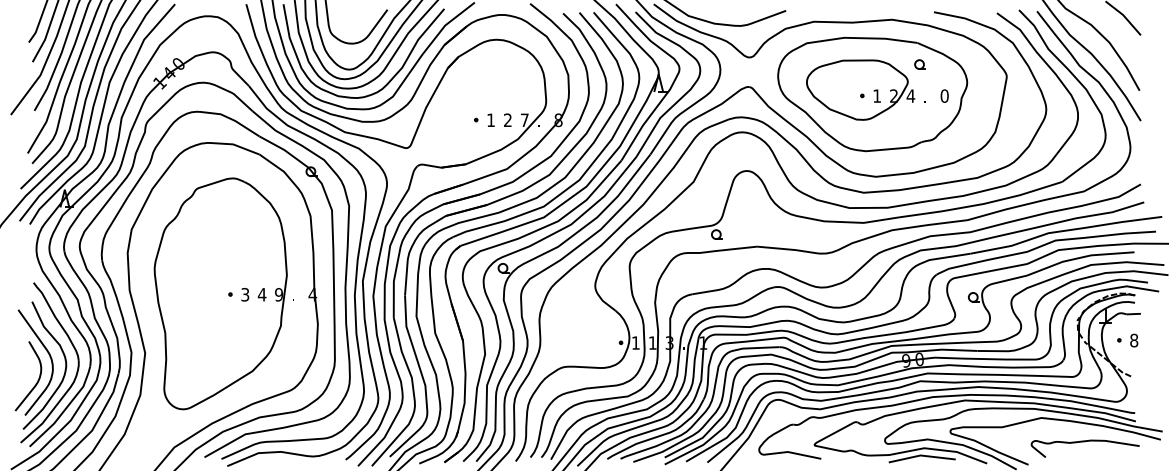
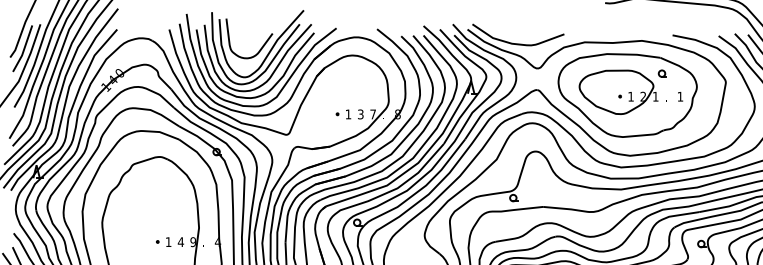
text: (910, 95) -> (655, 96), 4 -> 1
text: (944, 95) -> (680, 96), 0 -> 1
text: (507, 120) -> (360, 114), 2 -> 3
text: (245, 294) -> (168, 241), 3 -> 1

